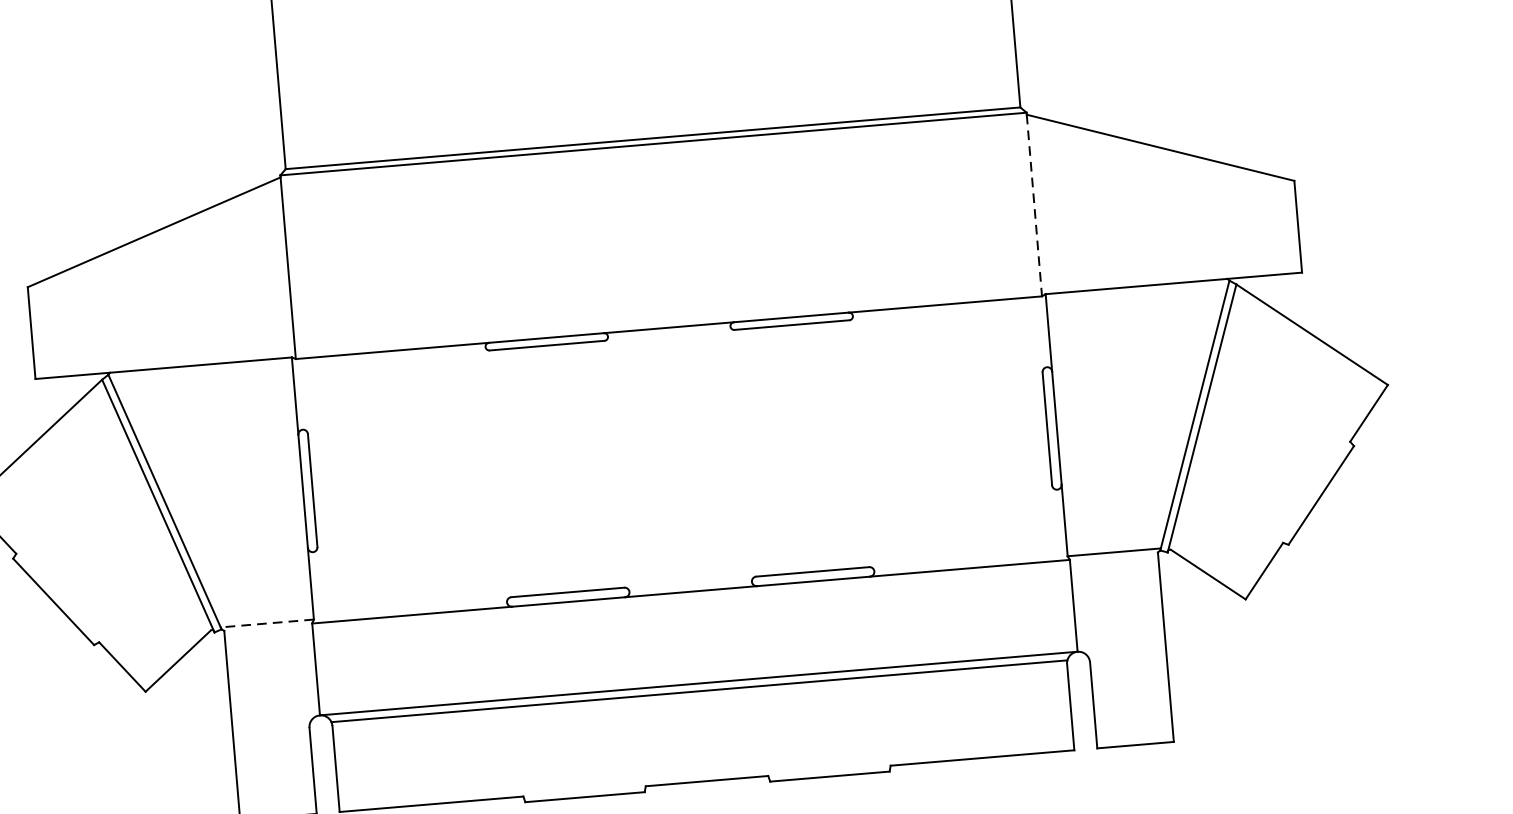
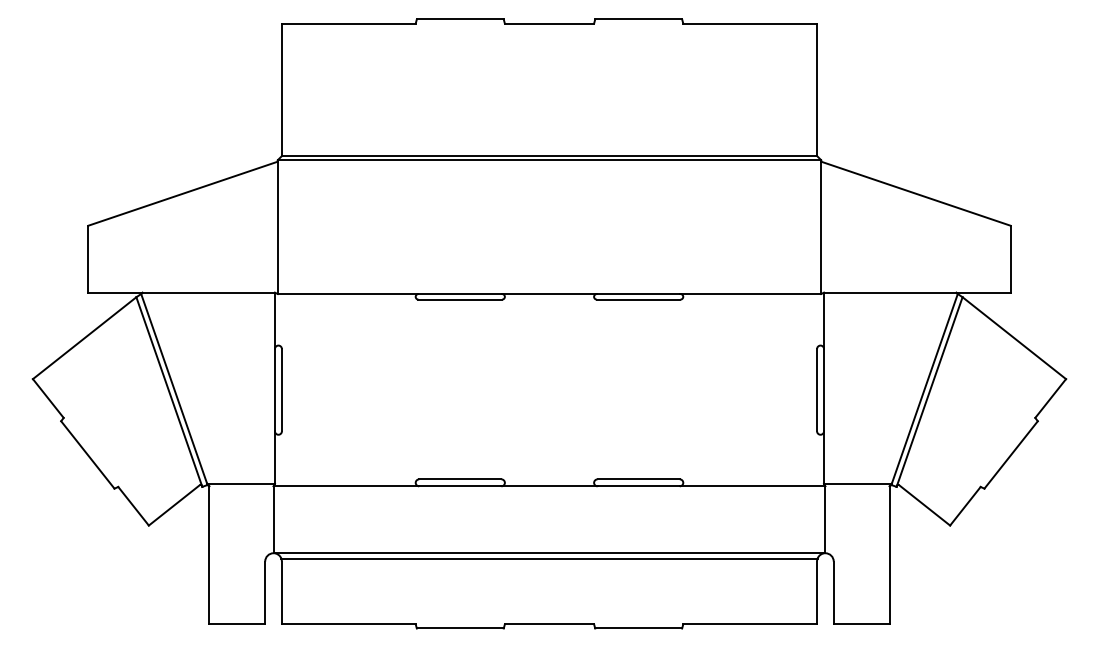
line: (1034, 206) -> (821, 228), dashed -> solid
line: (267, 623) -> (241, 483), dashed -> solid

